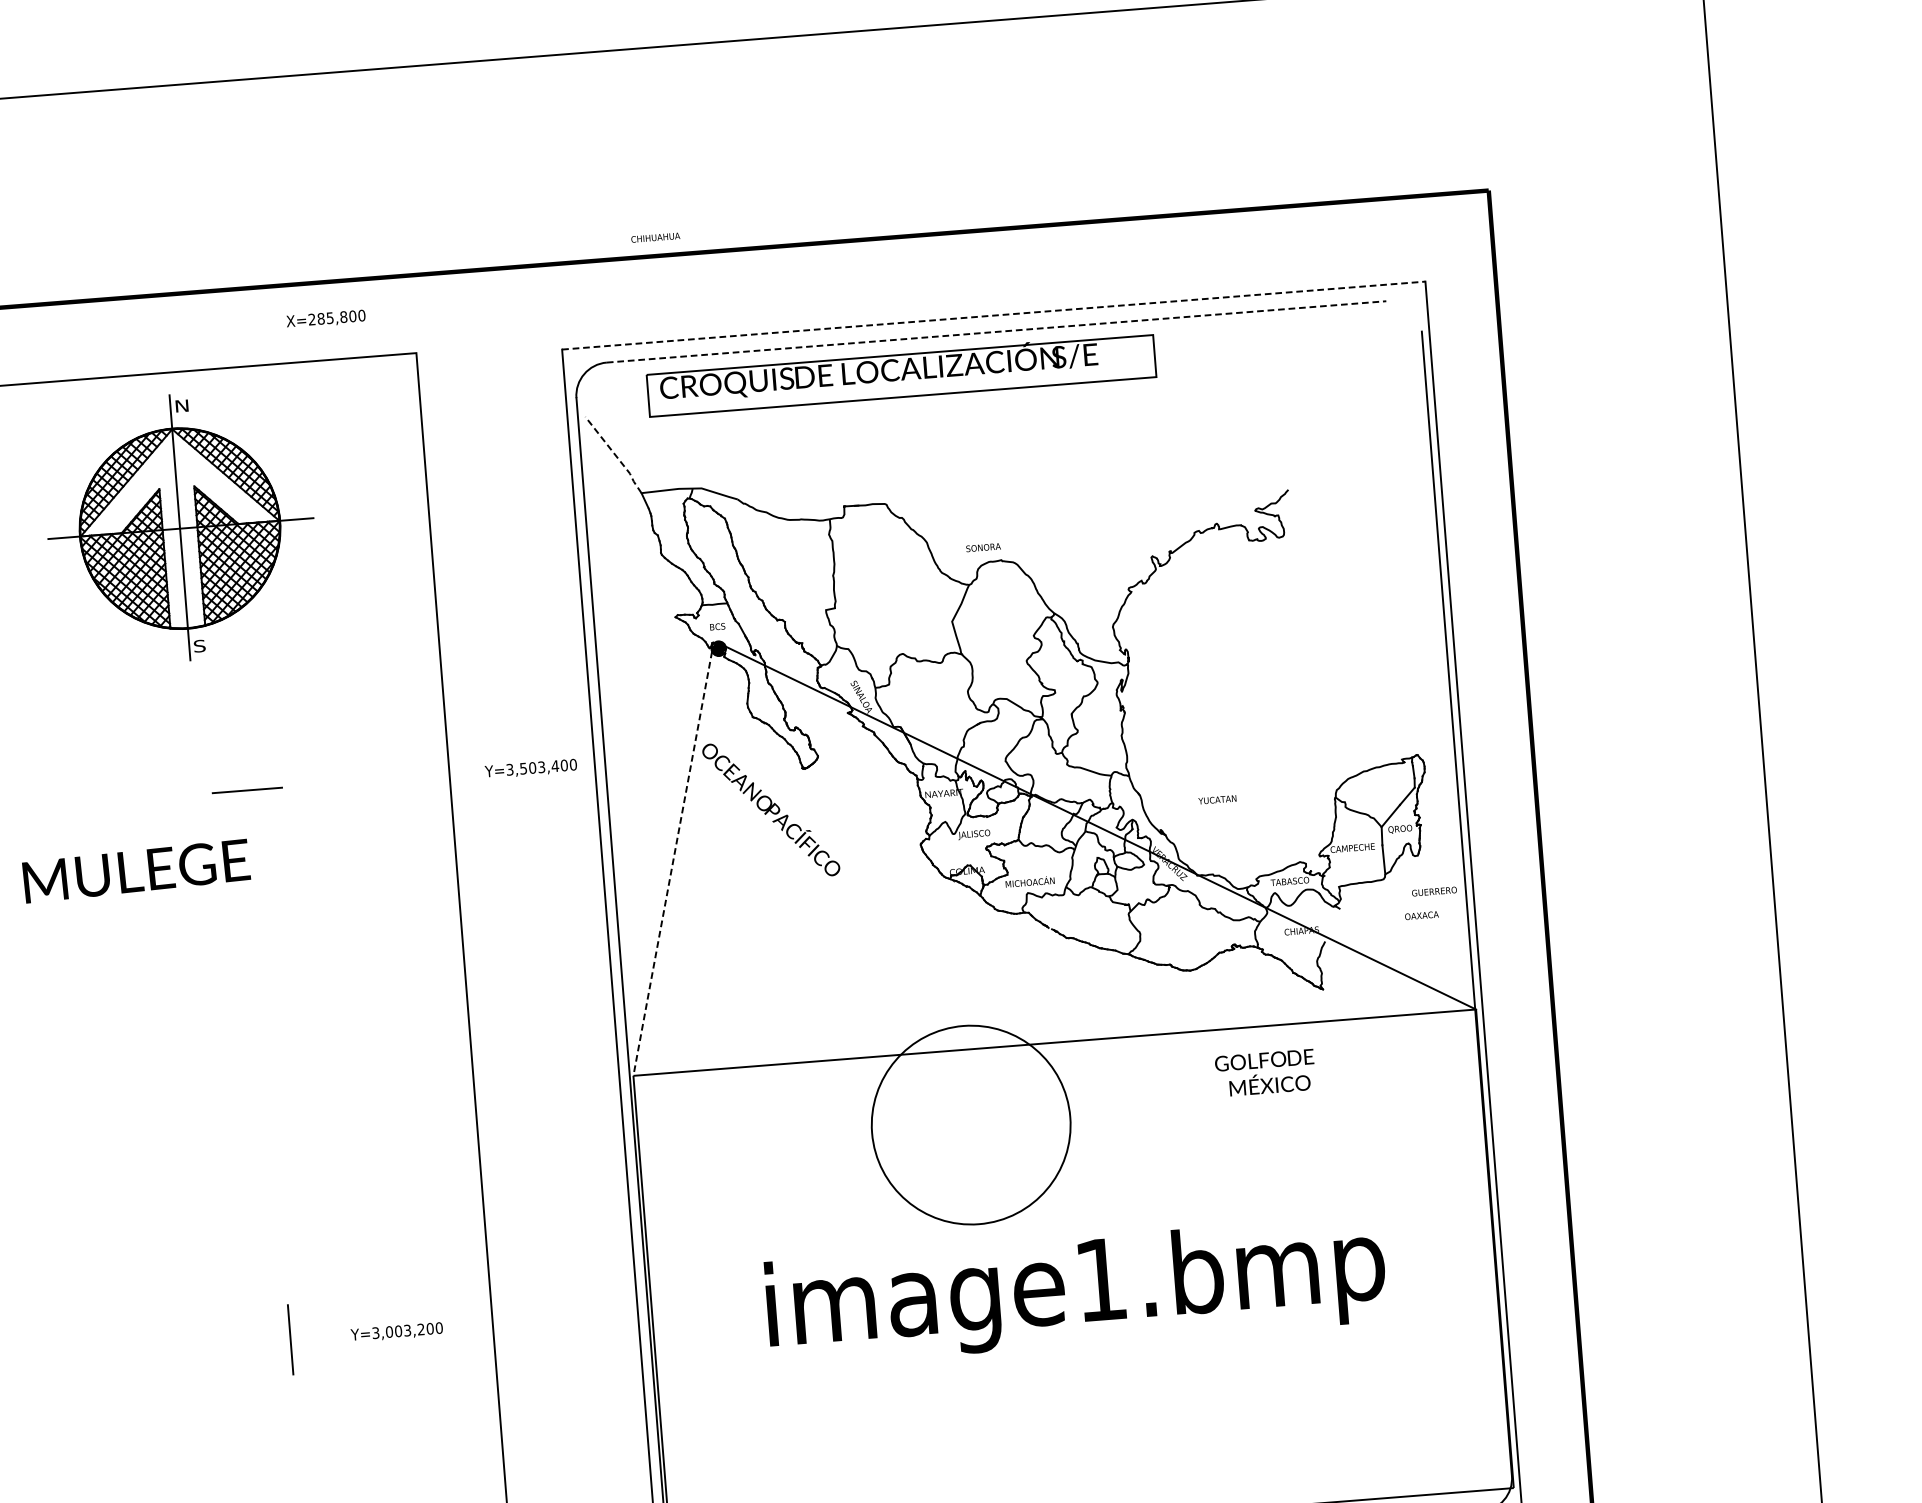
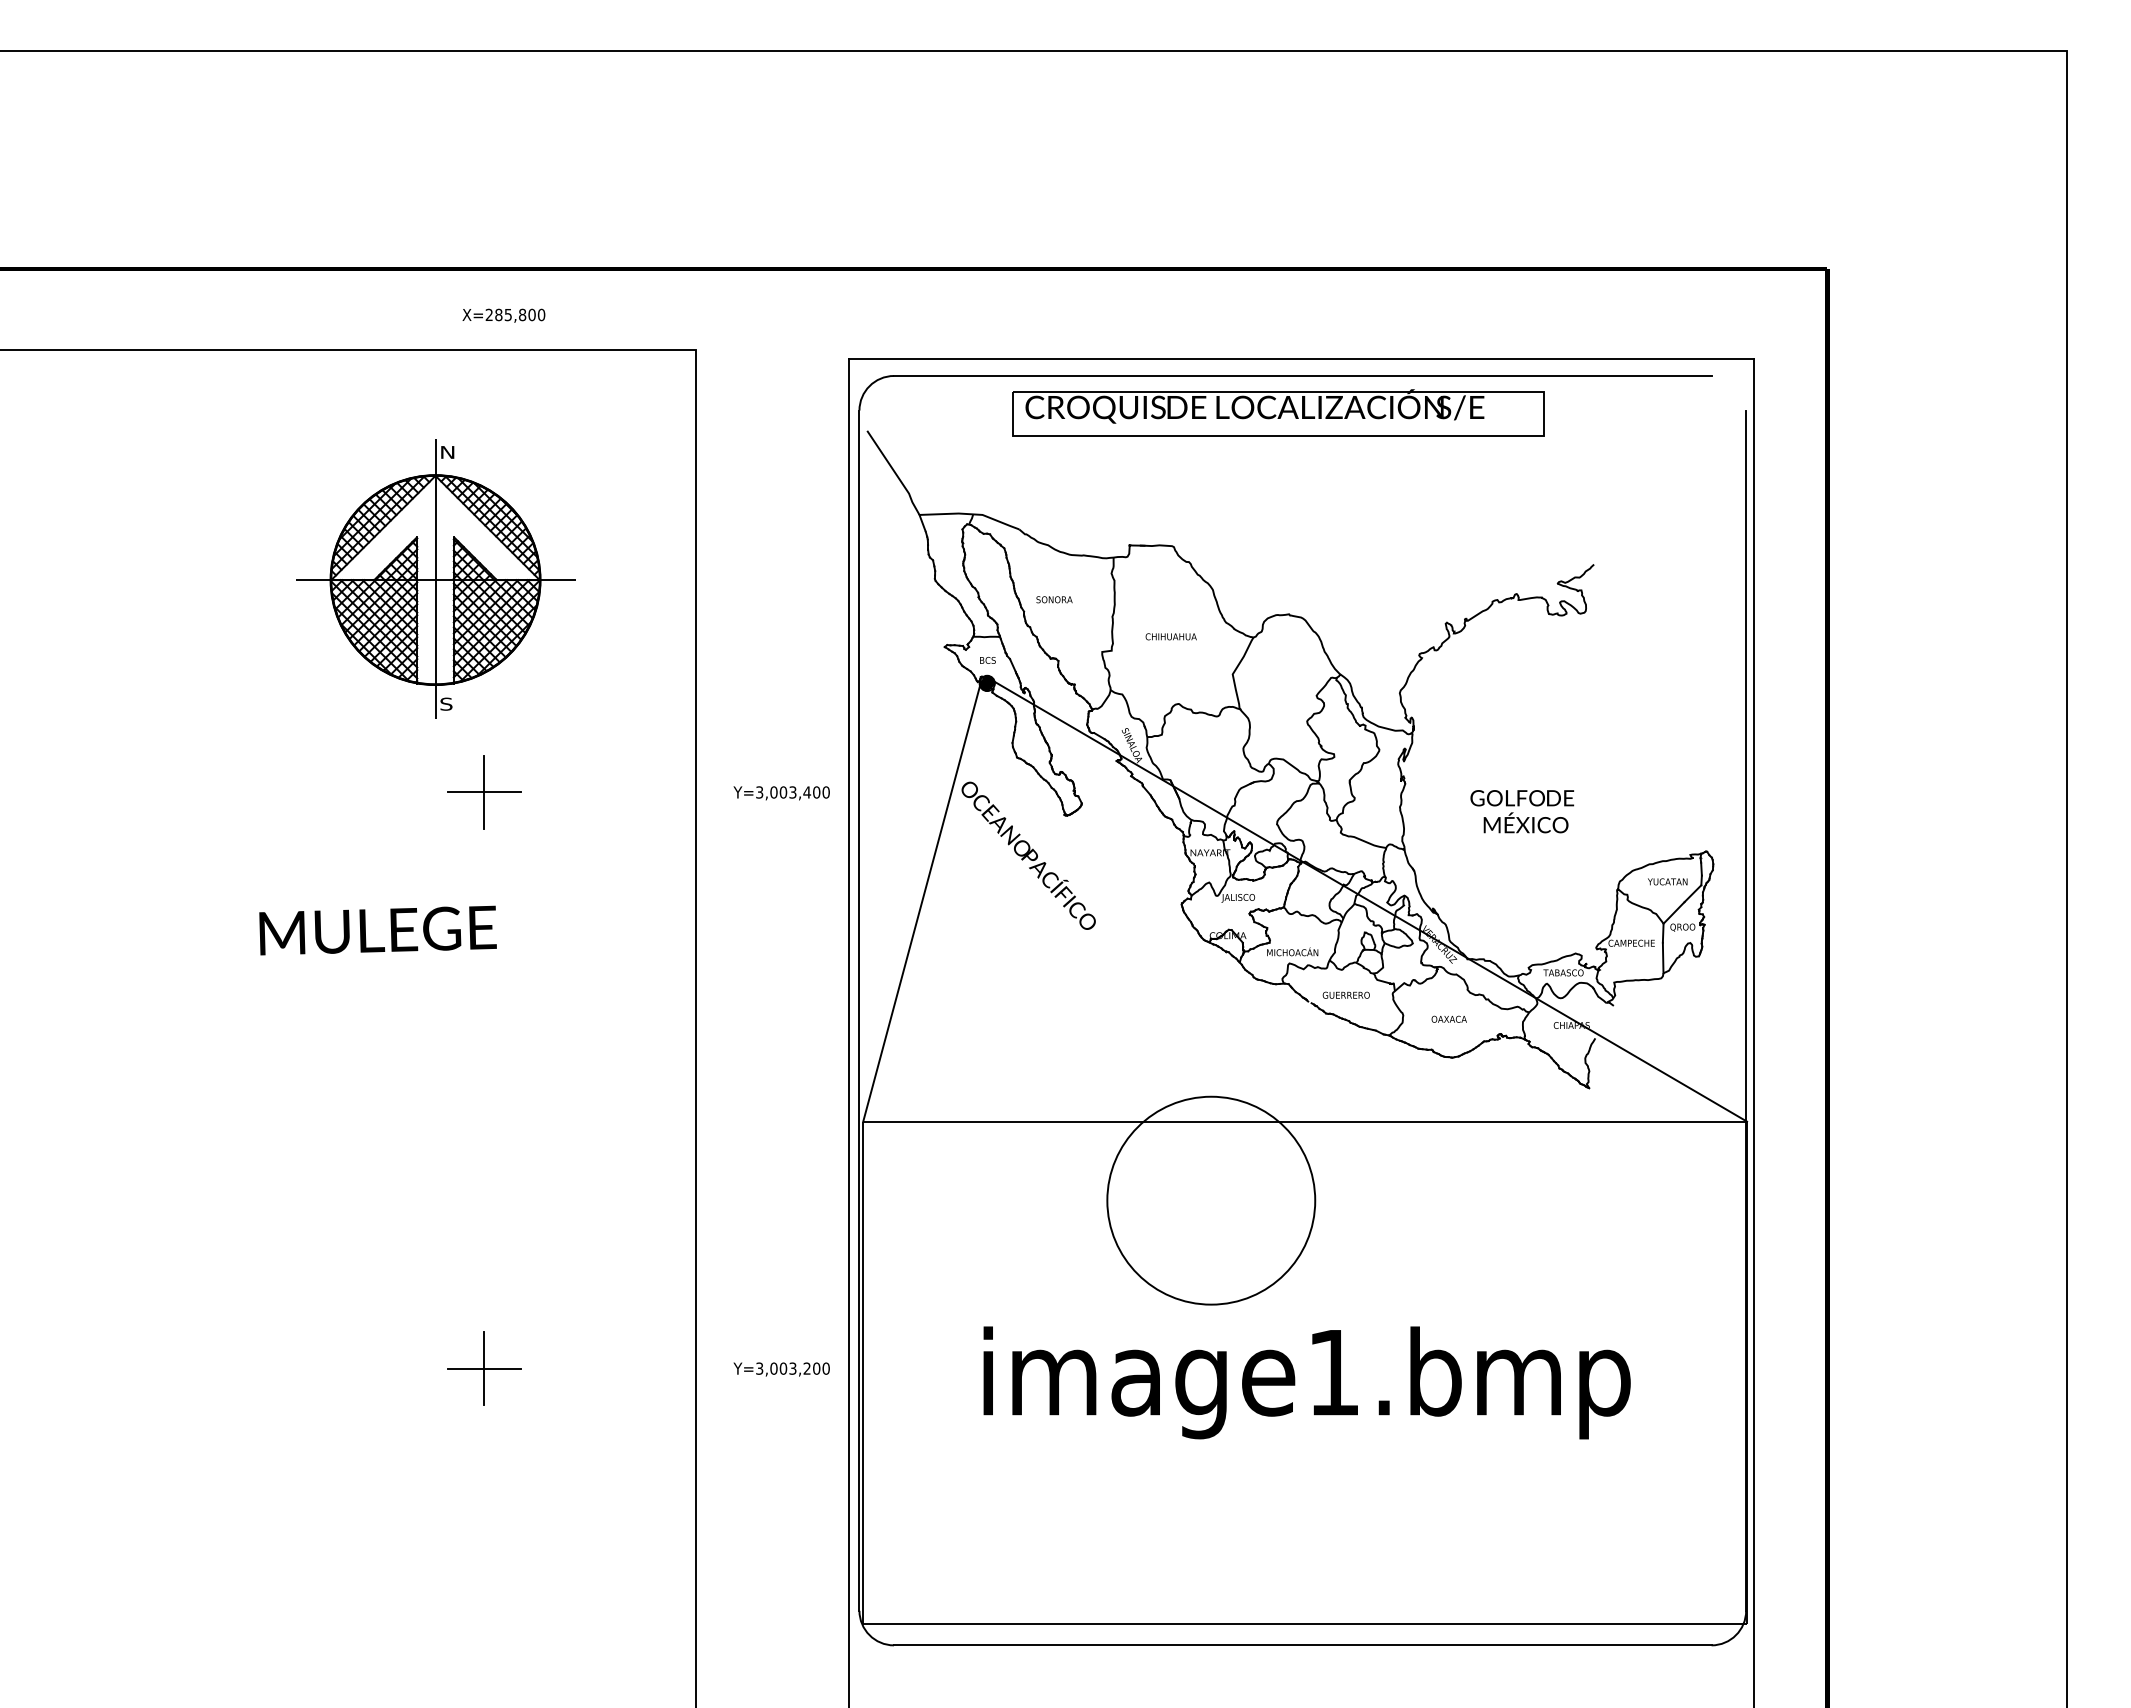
text: (654, 237) -> (1170, 636), moved
line: (994, 315) -> (1301, 358), dashed -> solid
text: (325, 319) -> (503, 315), moved
line: (996, 331) -> (1302, 375), dashed -> solid
part: (901, 374) -> (1278, 412), moved
line: (615, 454) -> (895, 472), dashed -> solid
part: (179, 527) -> (435, 578), moved
text: (983, 547) -> (1054, 599), moved
text: (523, 768) -> (773, 792), Y=3,503,400 -> Y=3,003,400
line: (247, 790) -> (484, 792), added
text: (1217, 799) -> (1667, 881), moved
line: (672, 863) -> (921, 903), dashed -> solid
text: (135, 871) -> (377, 930), moved
text: (1433, 890) -> (1345, 994), moved
text: (1421, 914) -> (1448, 1018), moved
text: (1265, 1072) -> (1522, 811), moved
text: (396, 1332) -> (781, 1369), moved
line: (289, 1339) -> (483, 1368), added

